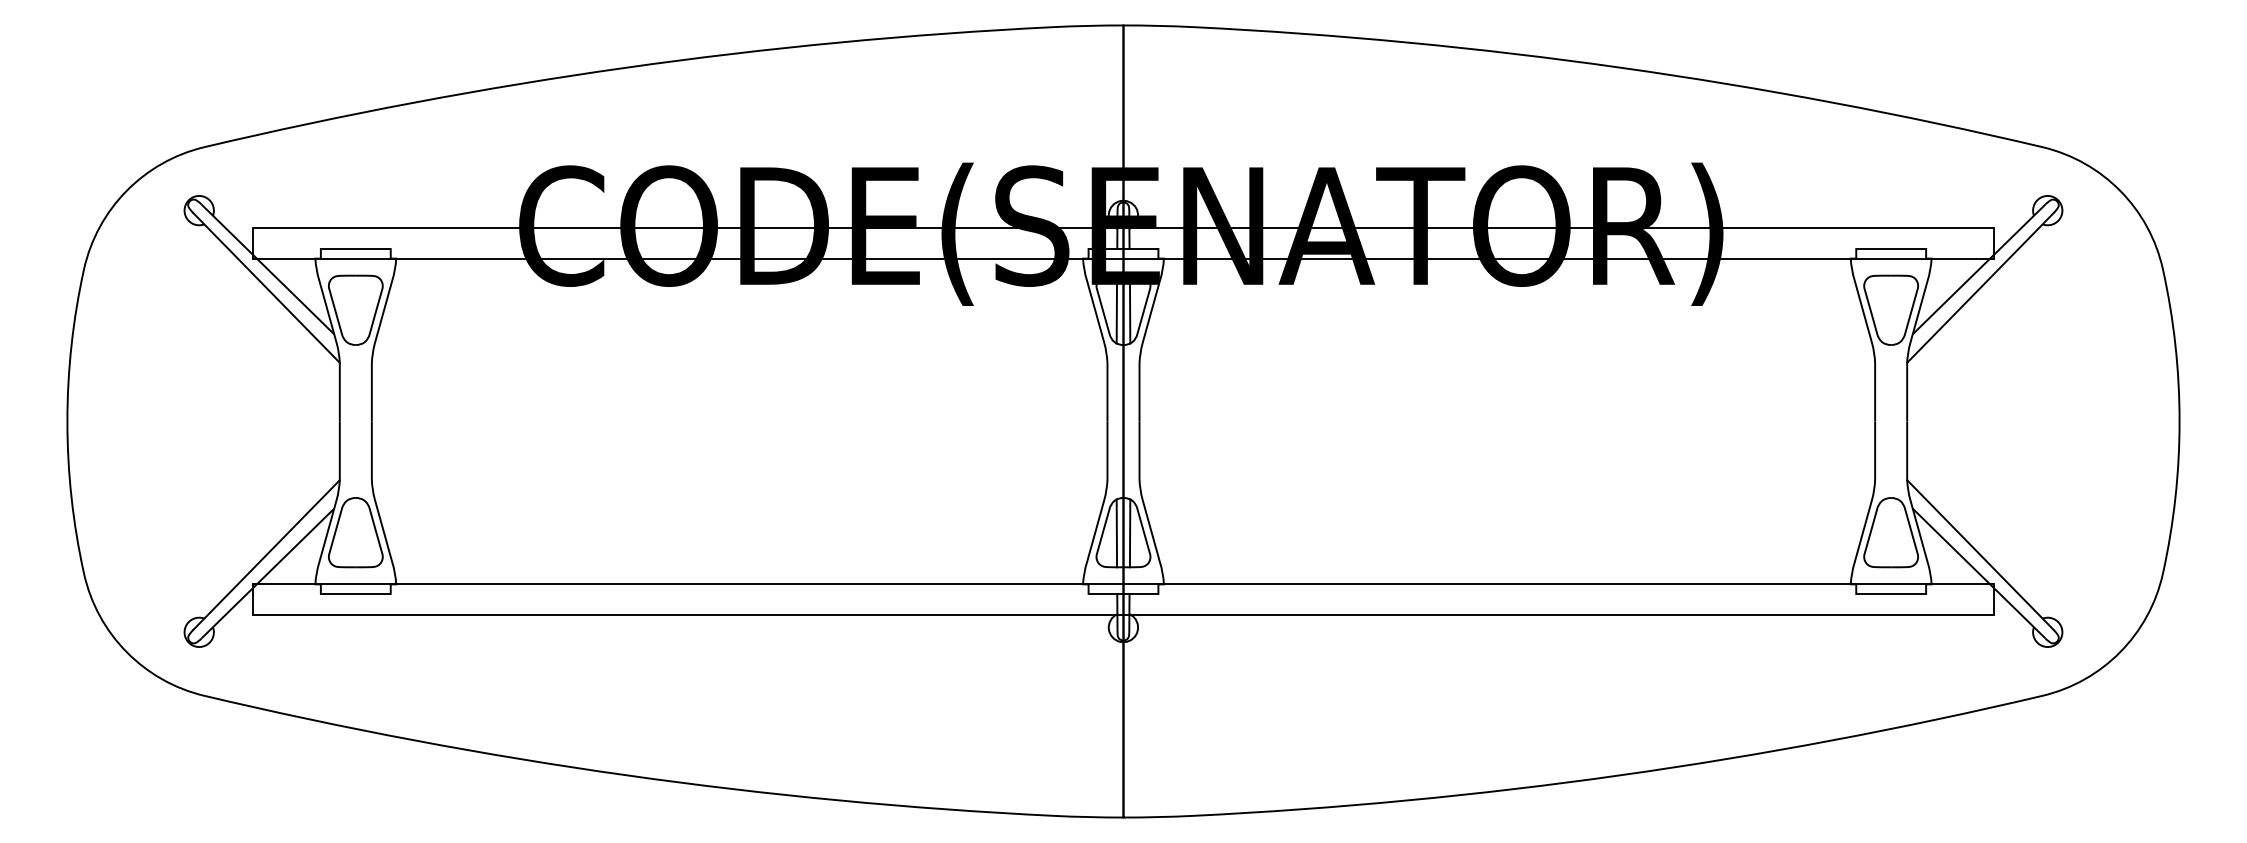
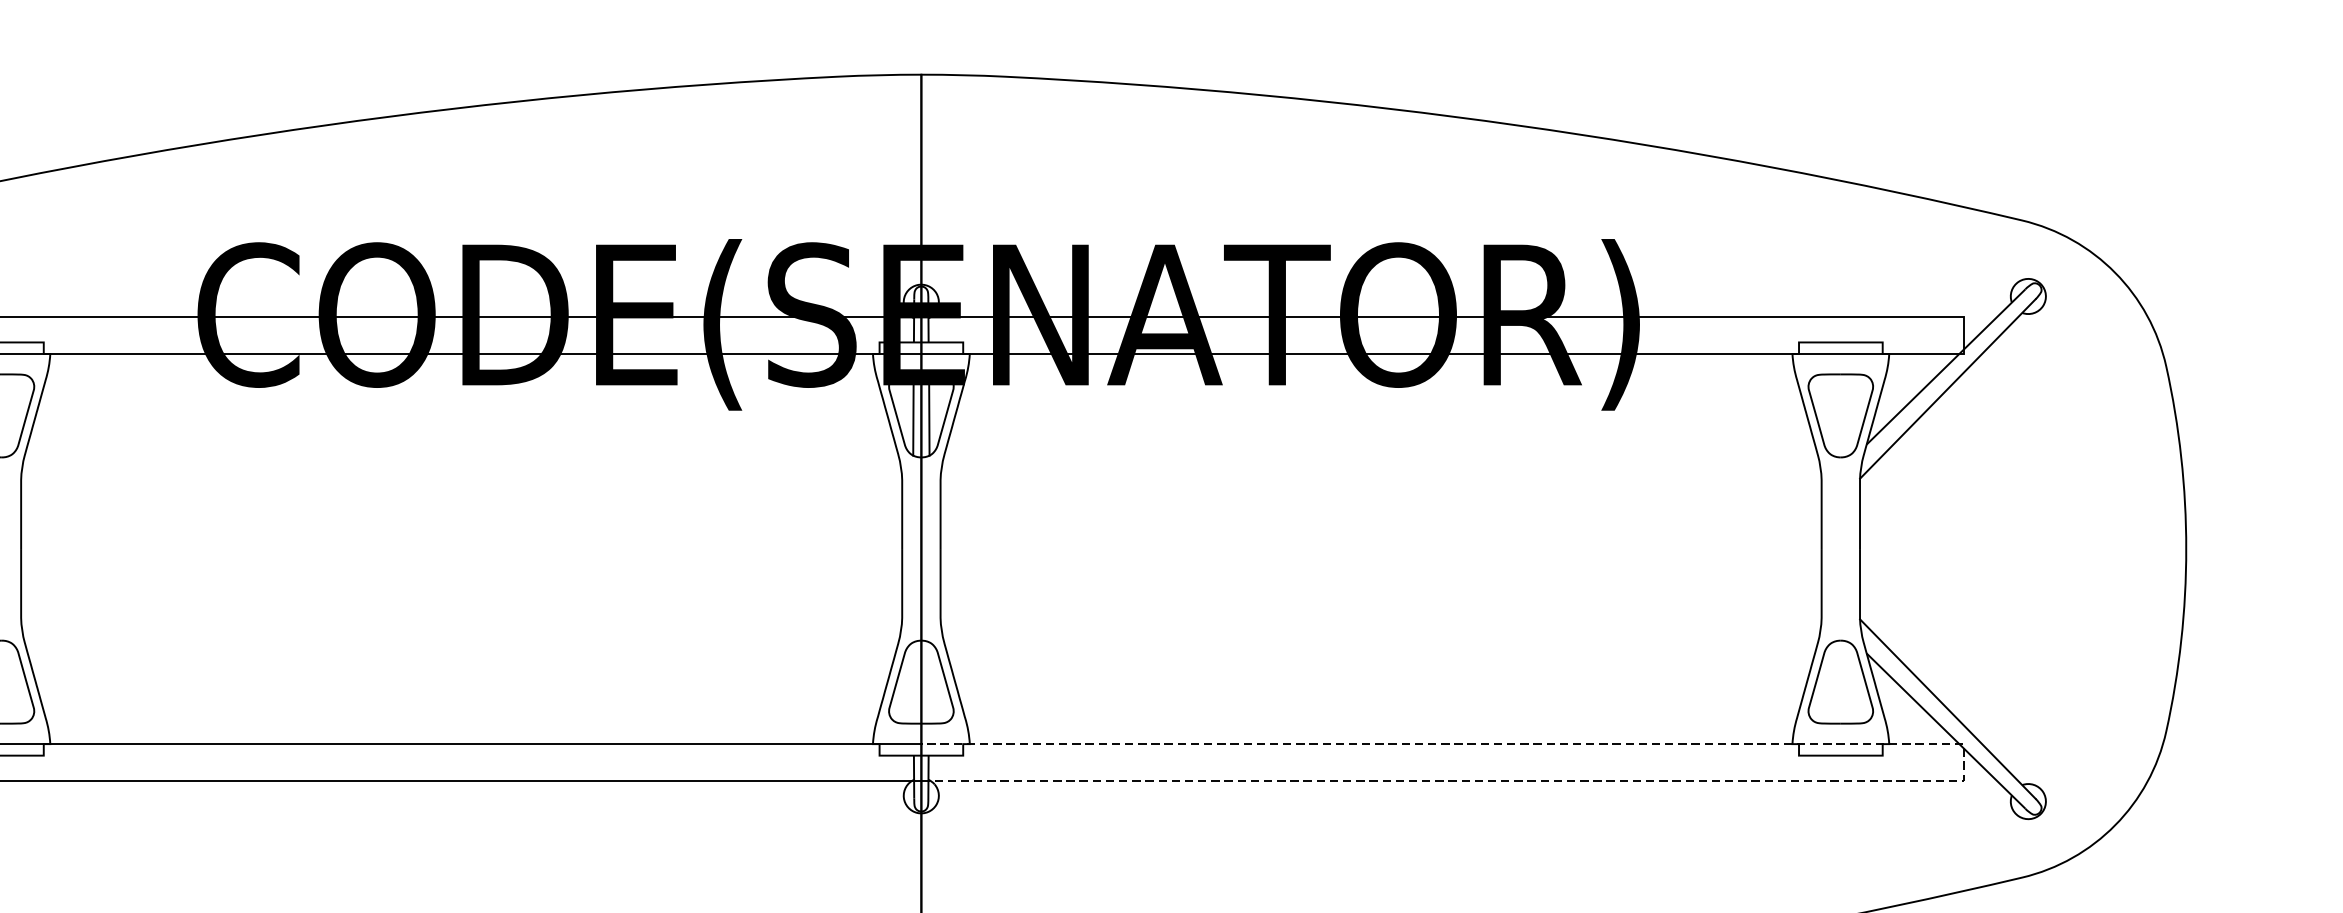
line: (1116, 533) -> (913, 683), removed
line: (1129, 533) -> (928, 683), removed
line: (1994, 599) -> (1964, 762), solid -> dashed

